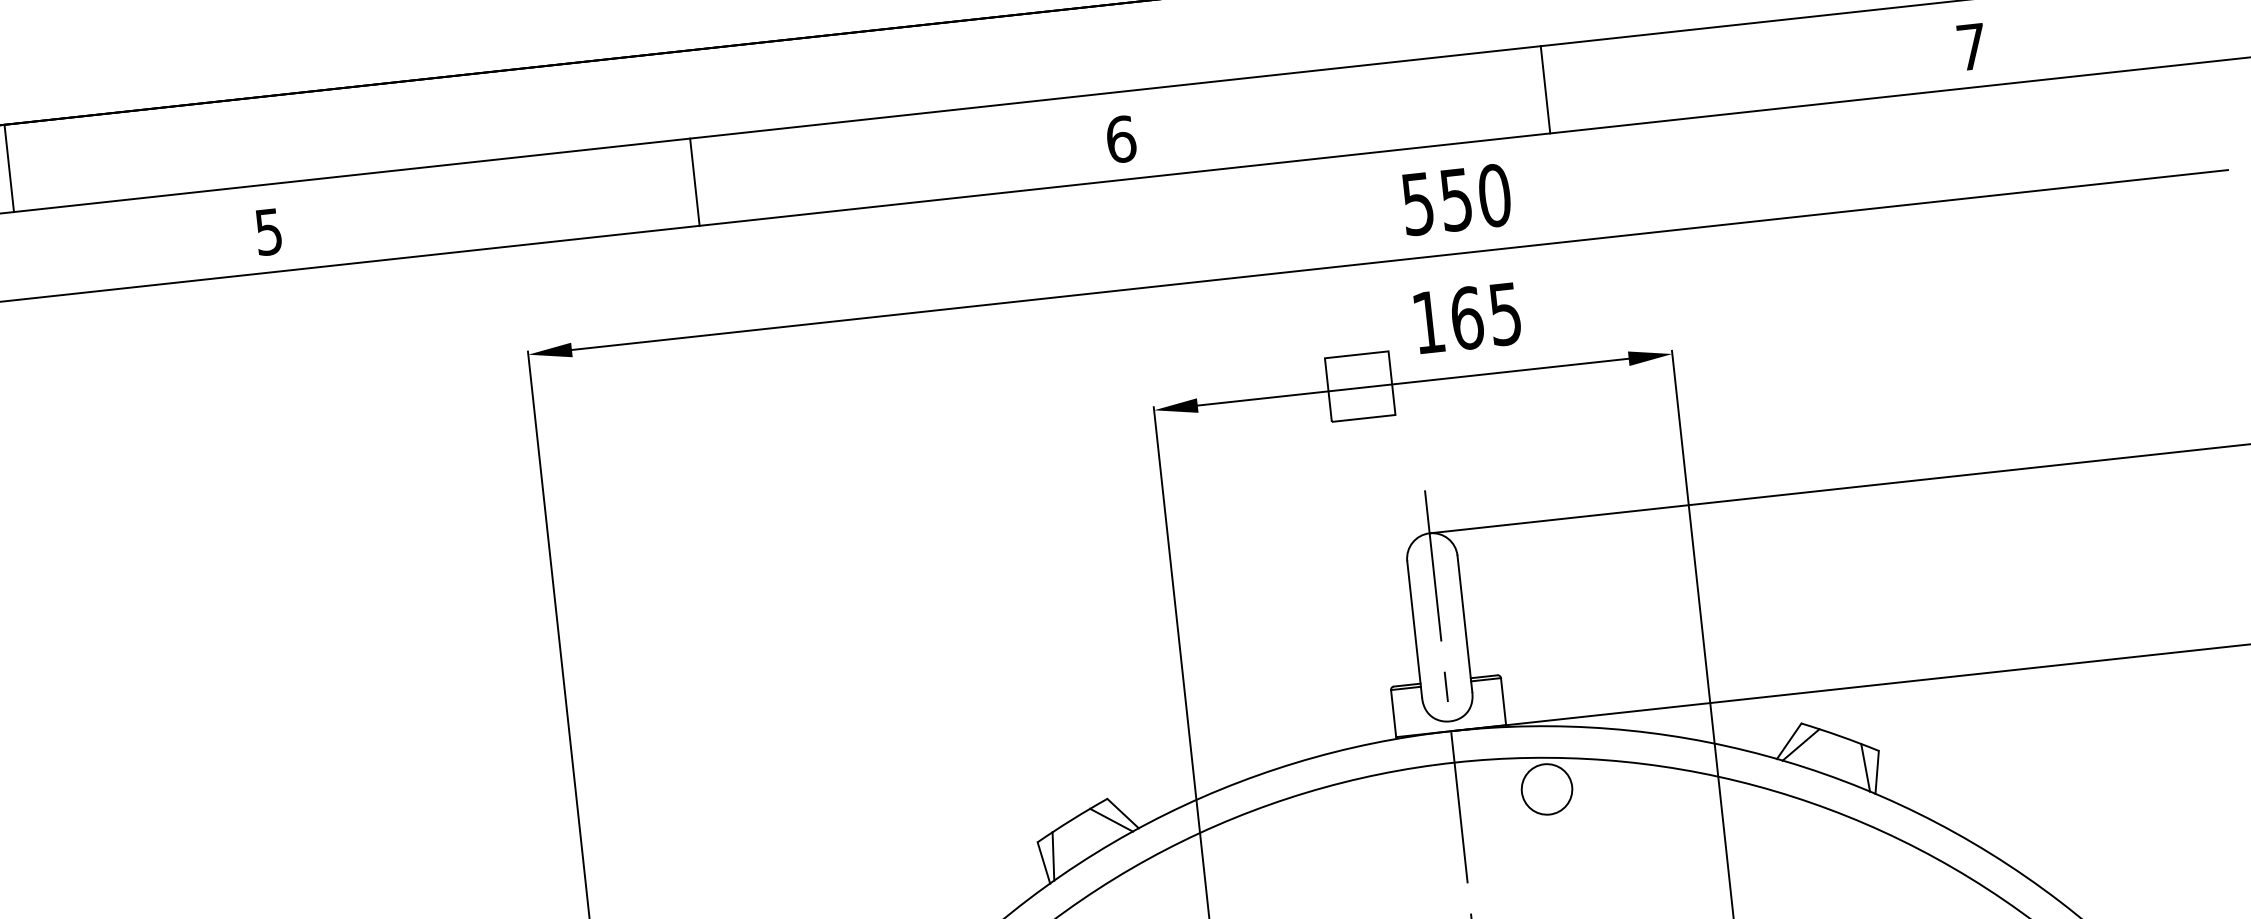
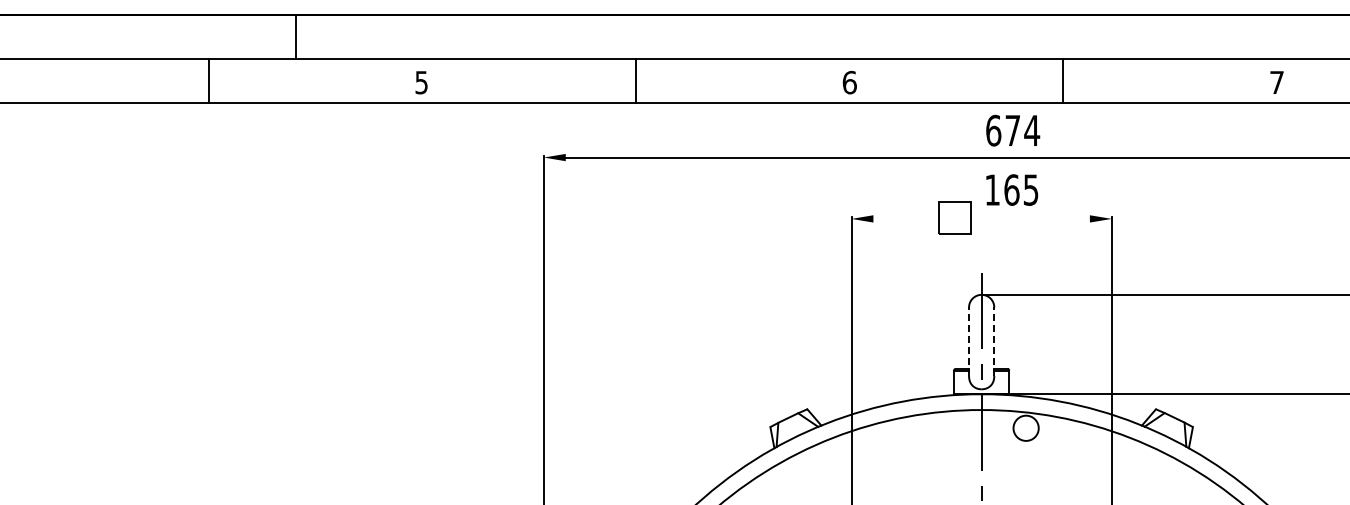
text: (1457, 199) -> (1013, 130), 550 -> 674
line: (1412, 381) -> (981, 218), removed
line: (1465, 623) -> (994, 341), solid -> dashed
line: (1415, 628) -> (969, 341), solid -> dashed

